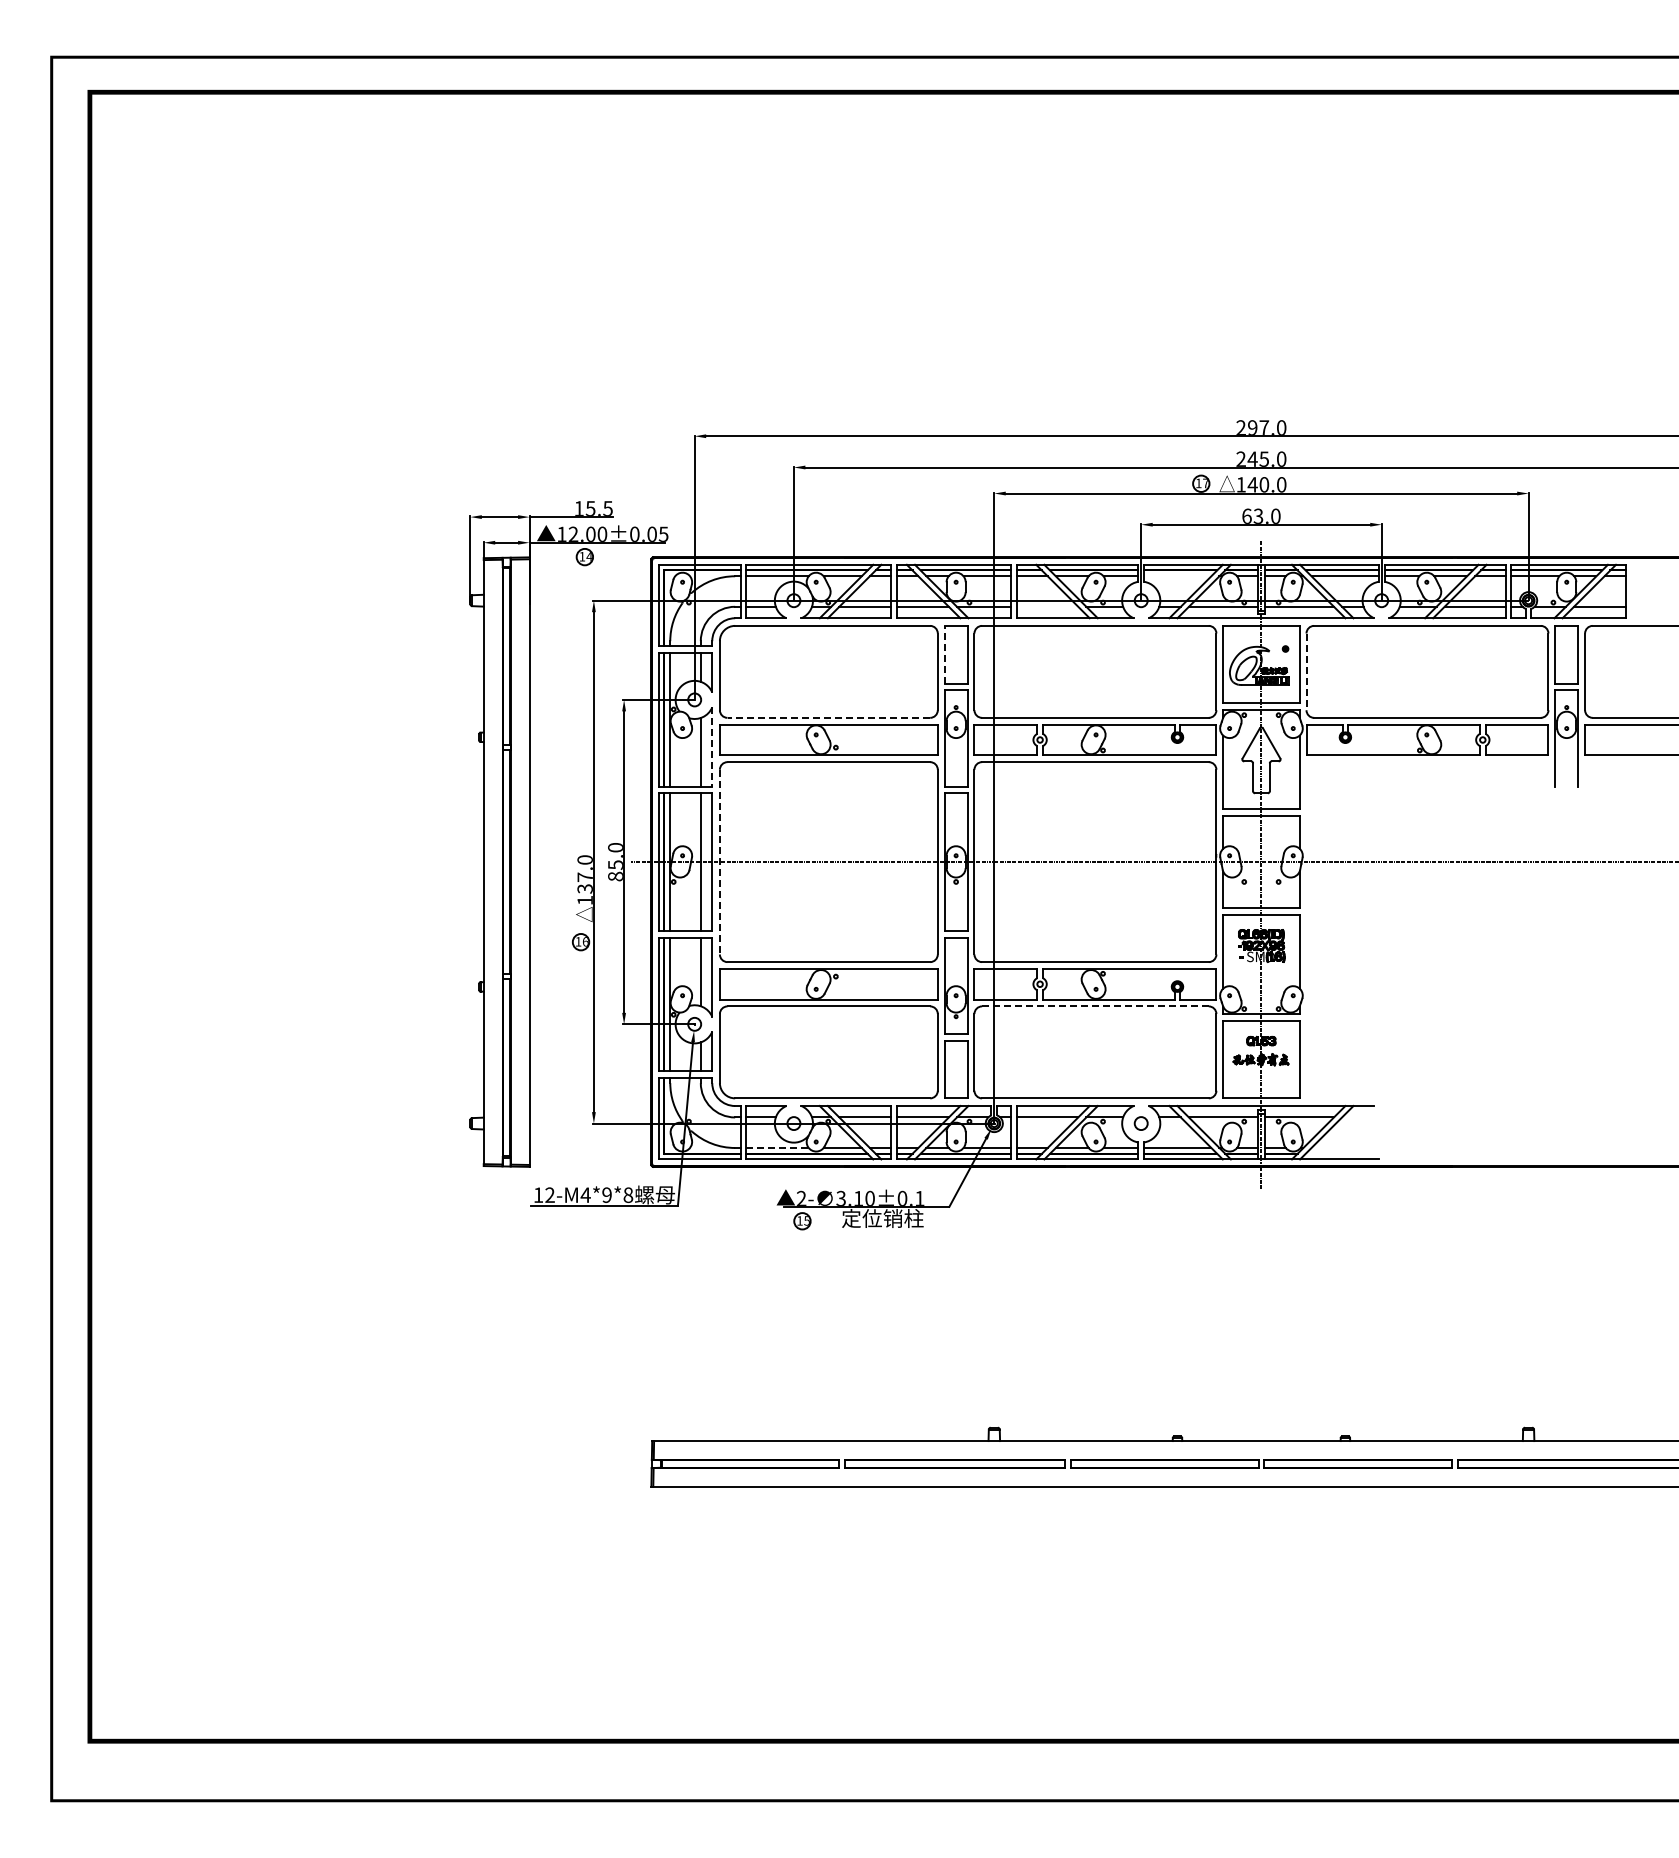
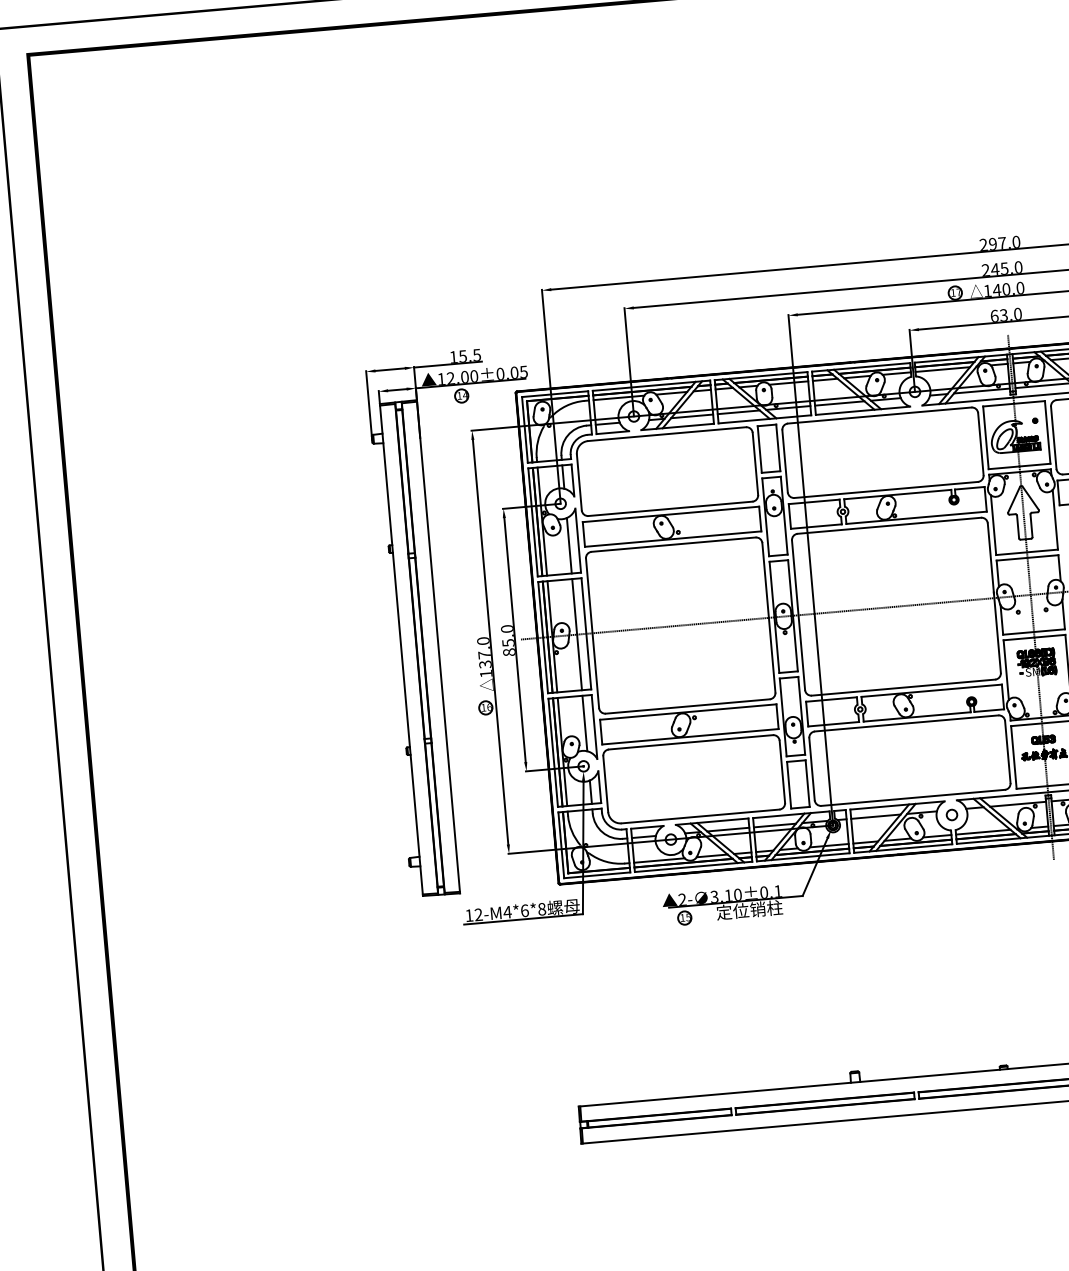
line: (1177, 576) -> (942, 369), added
line: (1047, 606) -> (839, 403), added
line: (944, 654) -> (759, 449), dashed -> solid
line: (1306, 672) -> (1053, 438), dashed -> solid
line: (828, 717) -> (670, 508), dashed -> solid
line: (712, 746) -> (578, 540), dashed -> solid
line: (719, 862) -> (592, 633), dashed -> solid
line: (1095, 1006) -> (906, 723), dashed -> solid
line: (777, 1147) -> (659, 860), dashed -> solid
text: (606, 1194) -> (524, 910), 12-M4*9*8 -> 12-M4*6*8

